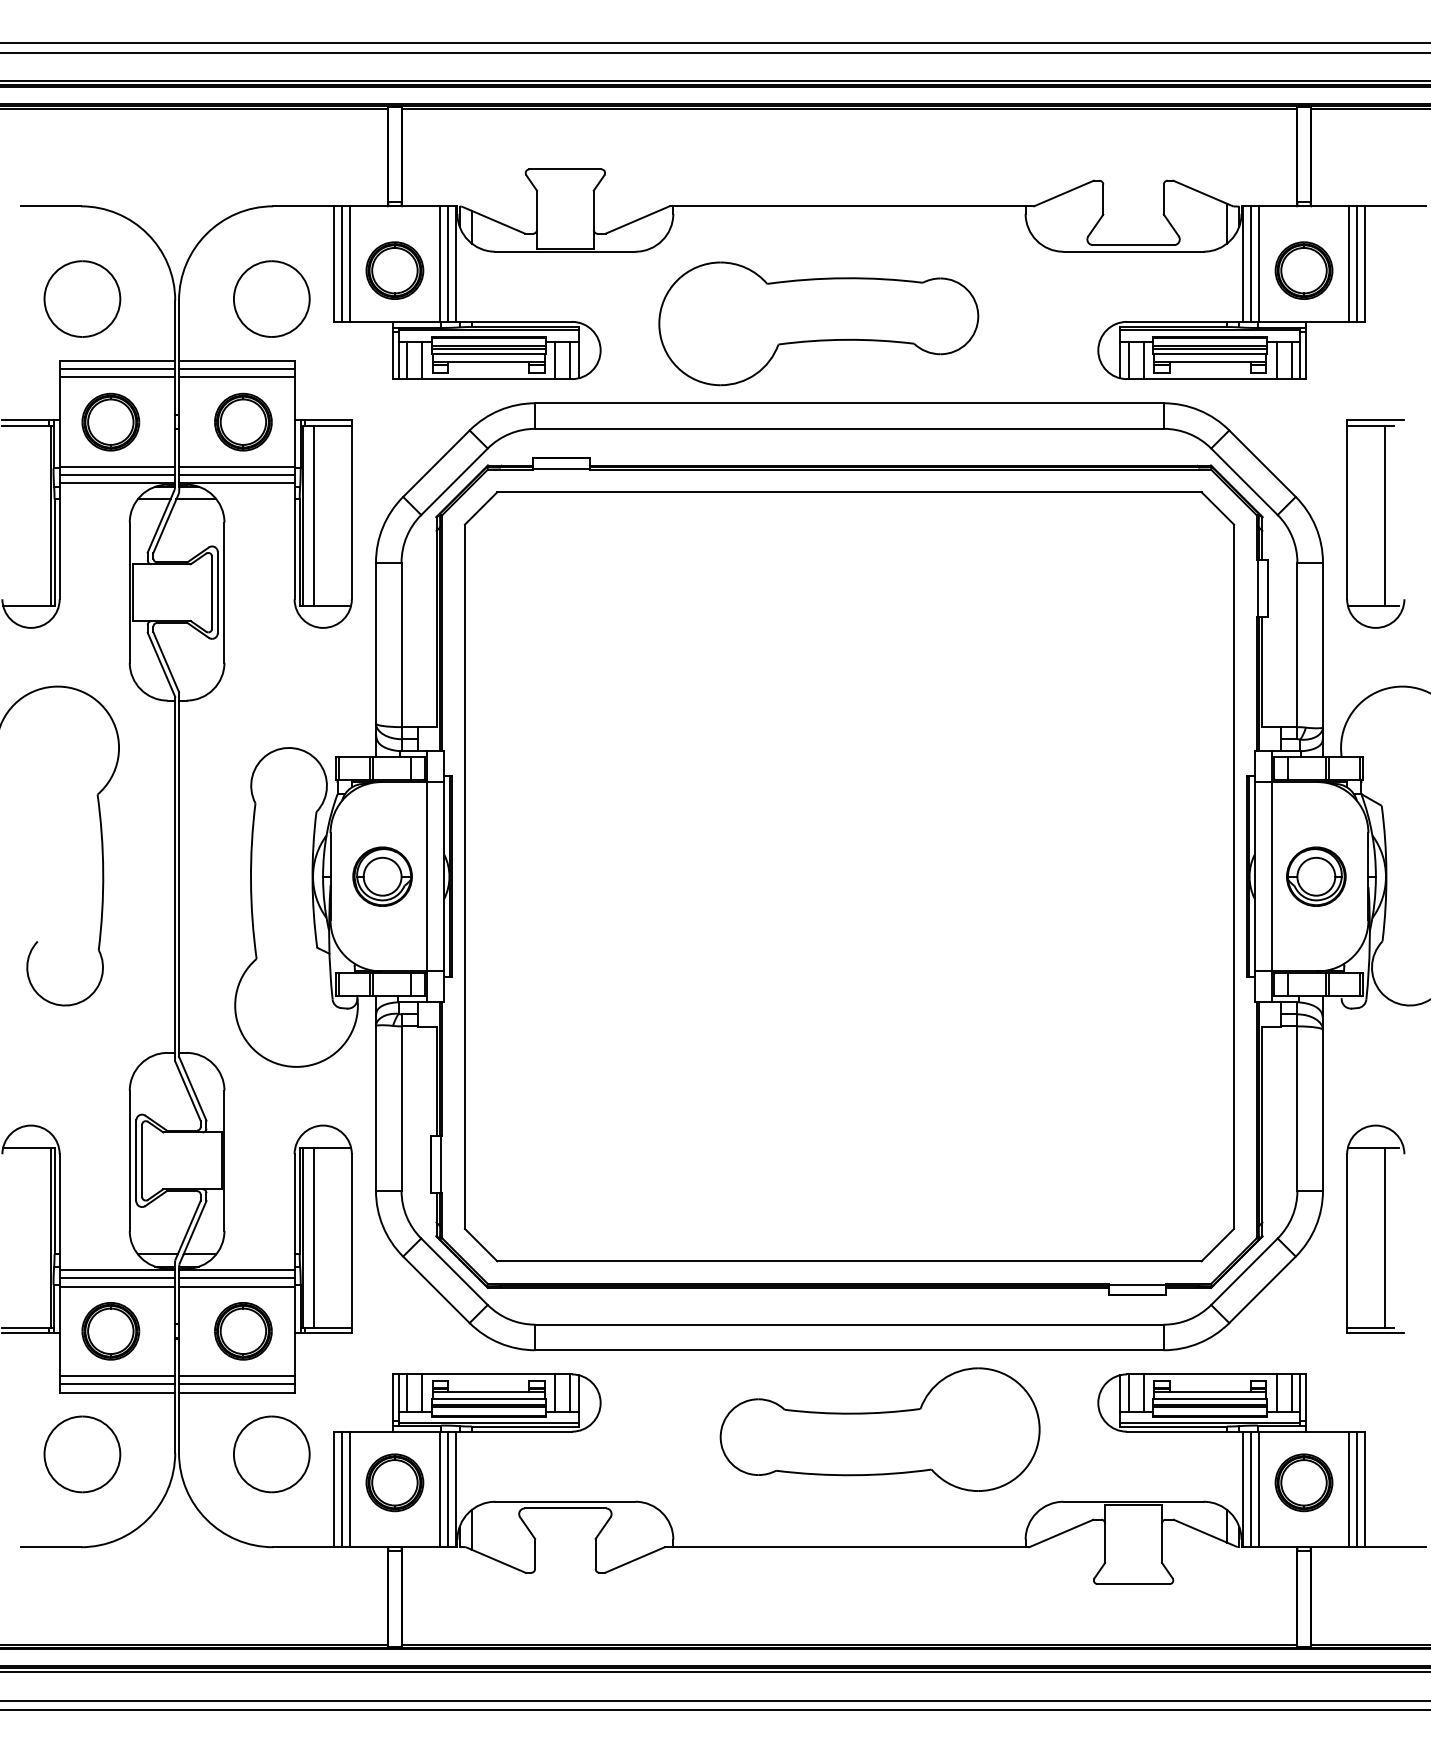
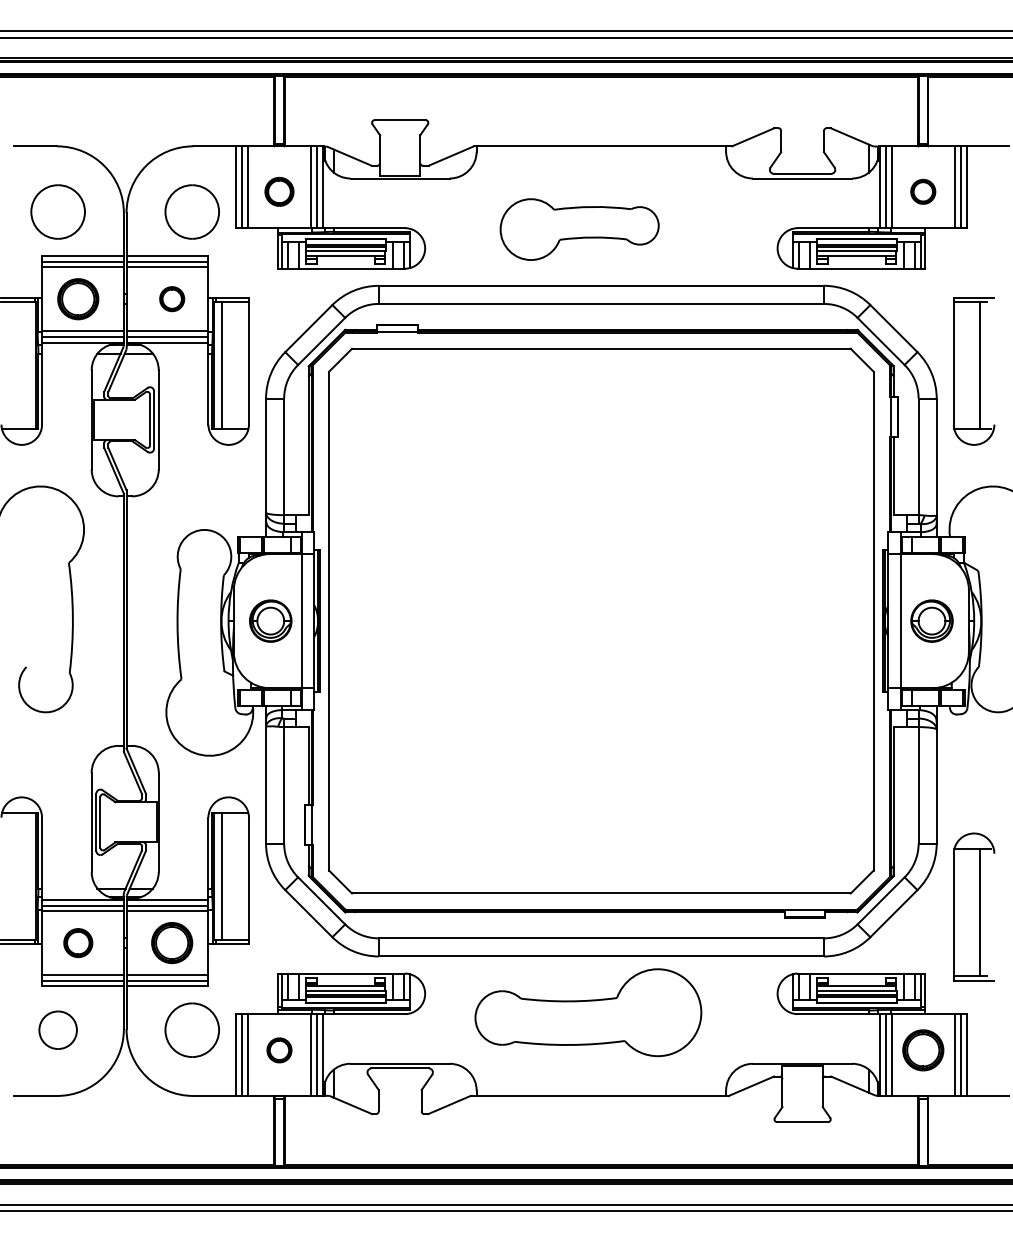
part: (394, 270) -> (279, 191), size x0.7
part: (1303, 270) -> (922, 191), size x0.6
part: (818, 323) -> (579, 229), size x0.7
part: (243, 421) -> (172, 298), size x0.6
part: (1375, 1228) -> (973, 906), moved
part: (110, 1331) -> (78, 943), size x0.7
part: (879, 1429) -> (587, 1012), moved
part: (82, 1454) -> (58, 1030), size x0.7
part: (394, 1482) -> (279, 1050), size x0.6

